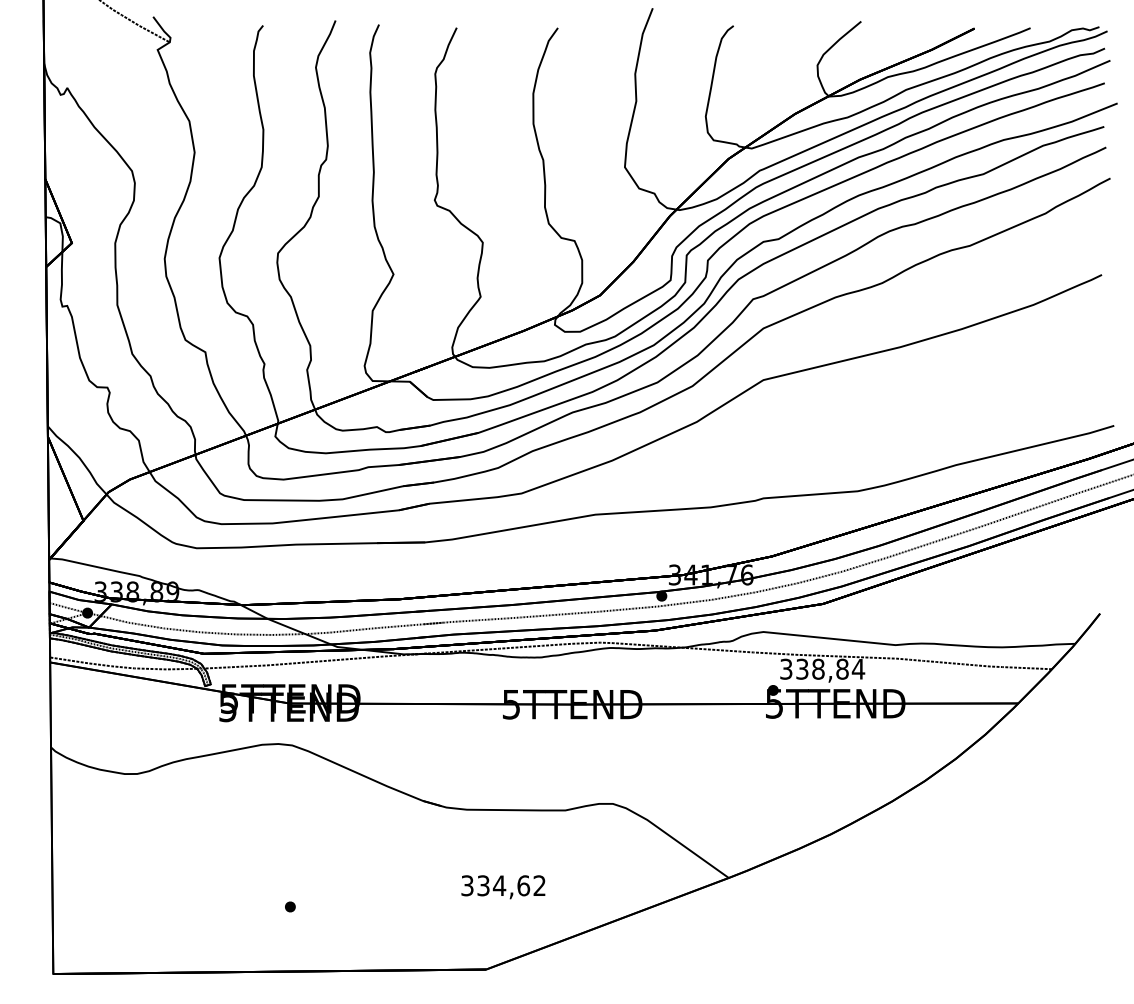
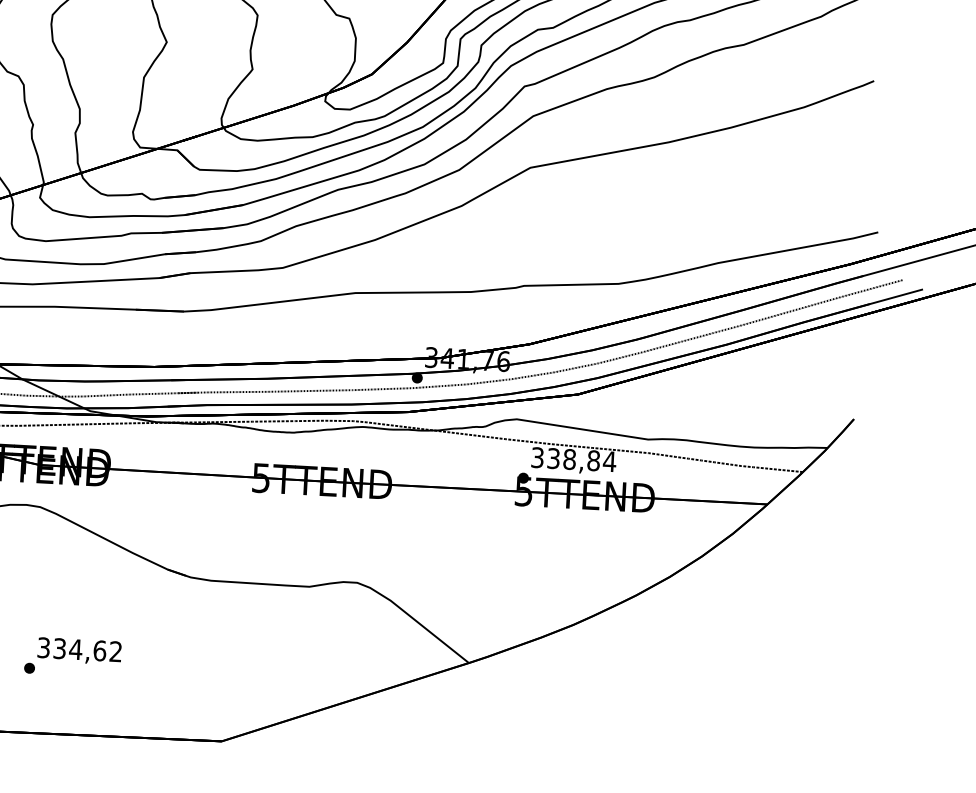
text: (503, 887) -> (79, 651), moved

